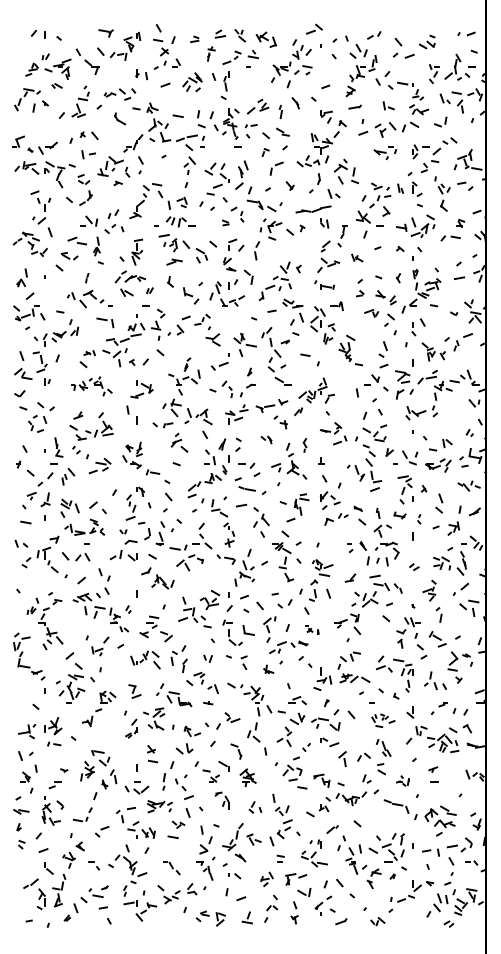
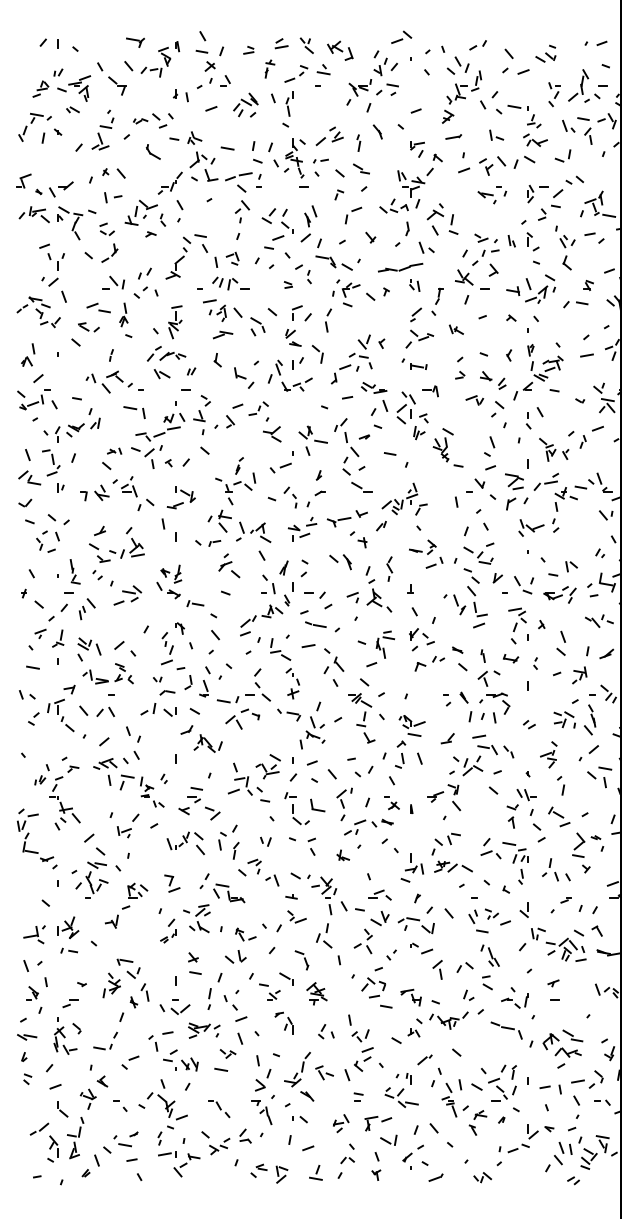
part: (91, 386) -> (116, 493), size x1.43
part: (266, 439) -> (340, 561), size x1.67
part: (304, 445) -> (388, 569), size x1.43
part: (312, 629) -> (399, 804), size x1.67
part: (208, 703) -> (291, 897), moved
part: (383, 720) -> (489, 920), size x1.43
part: (402, 780) -> (514, 997), size x1.67

